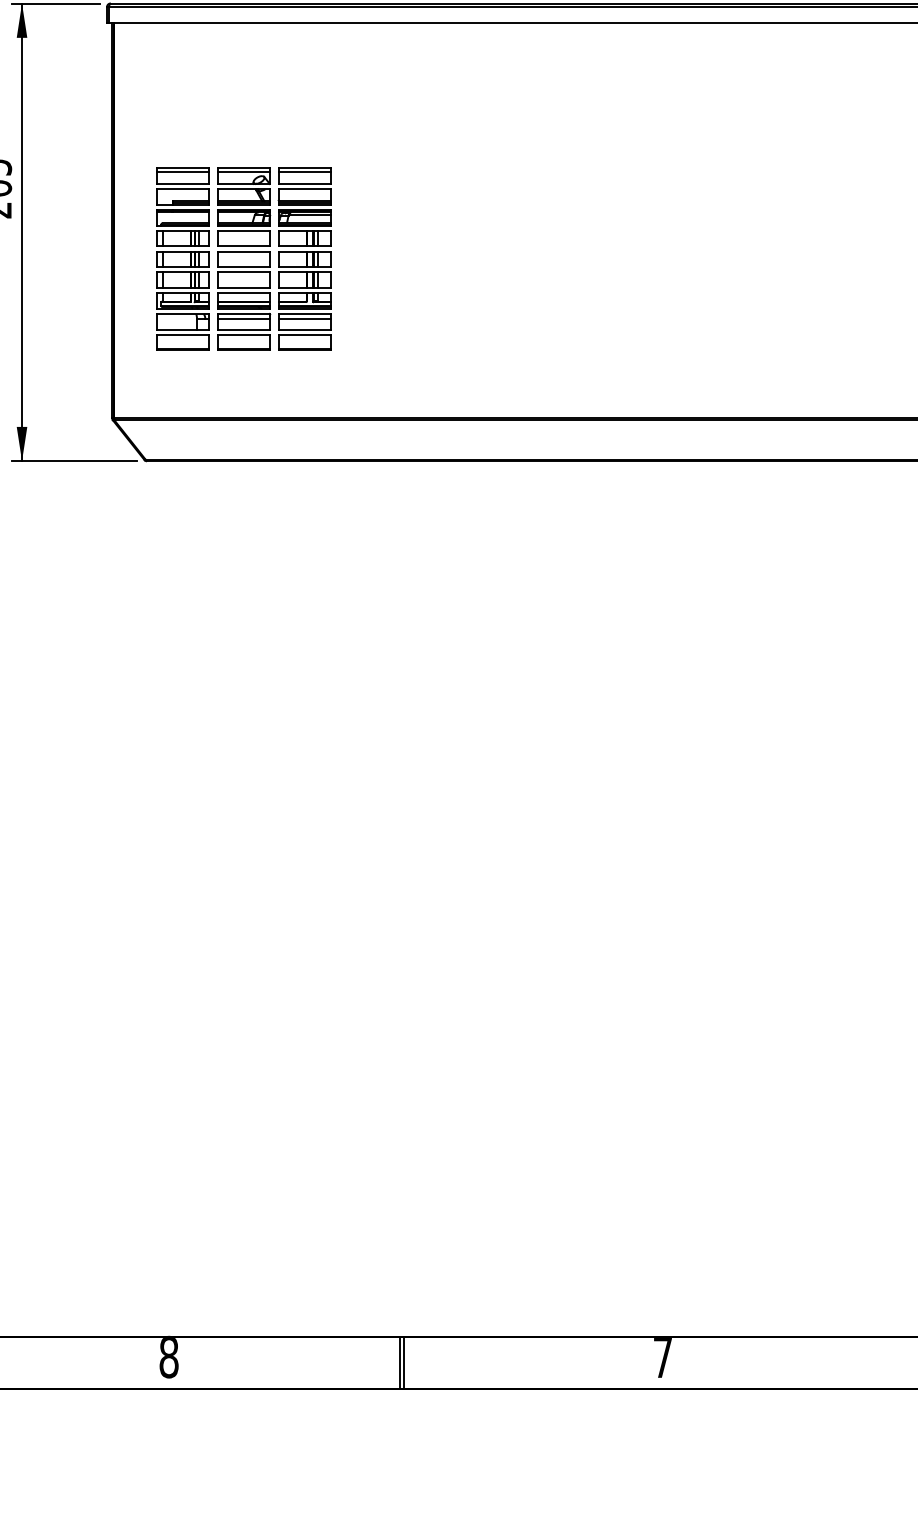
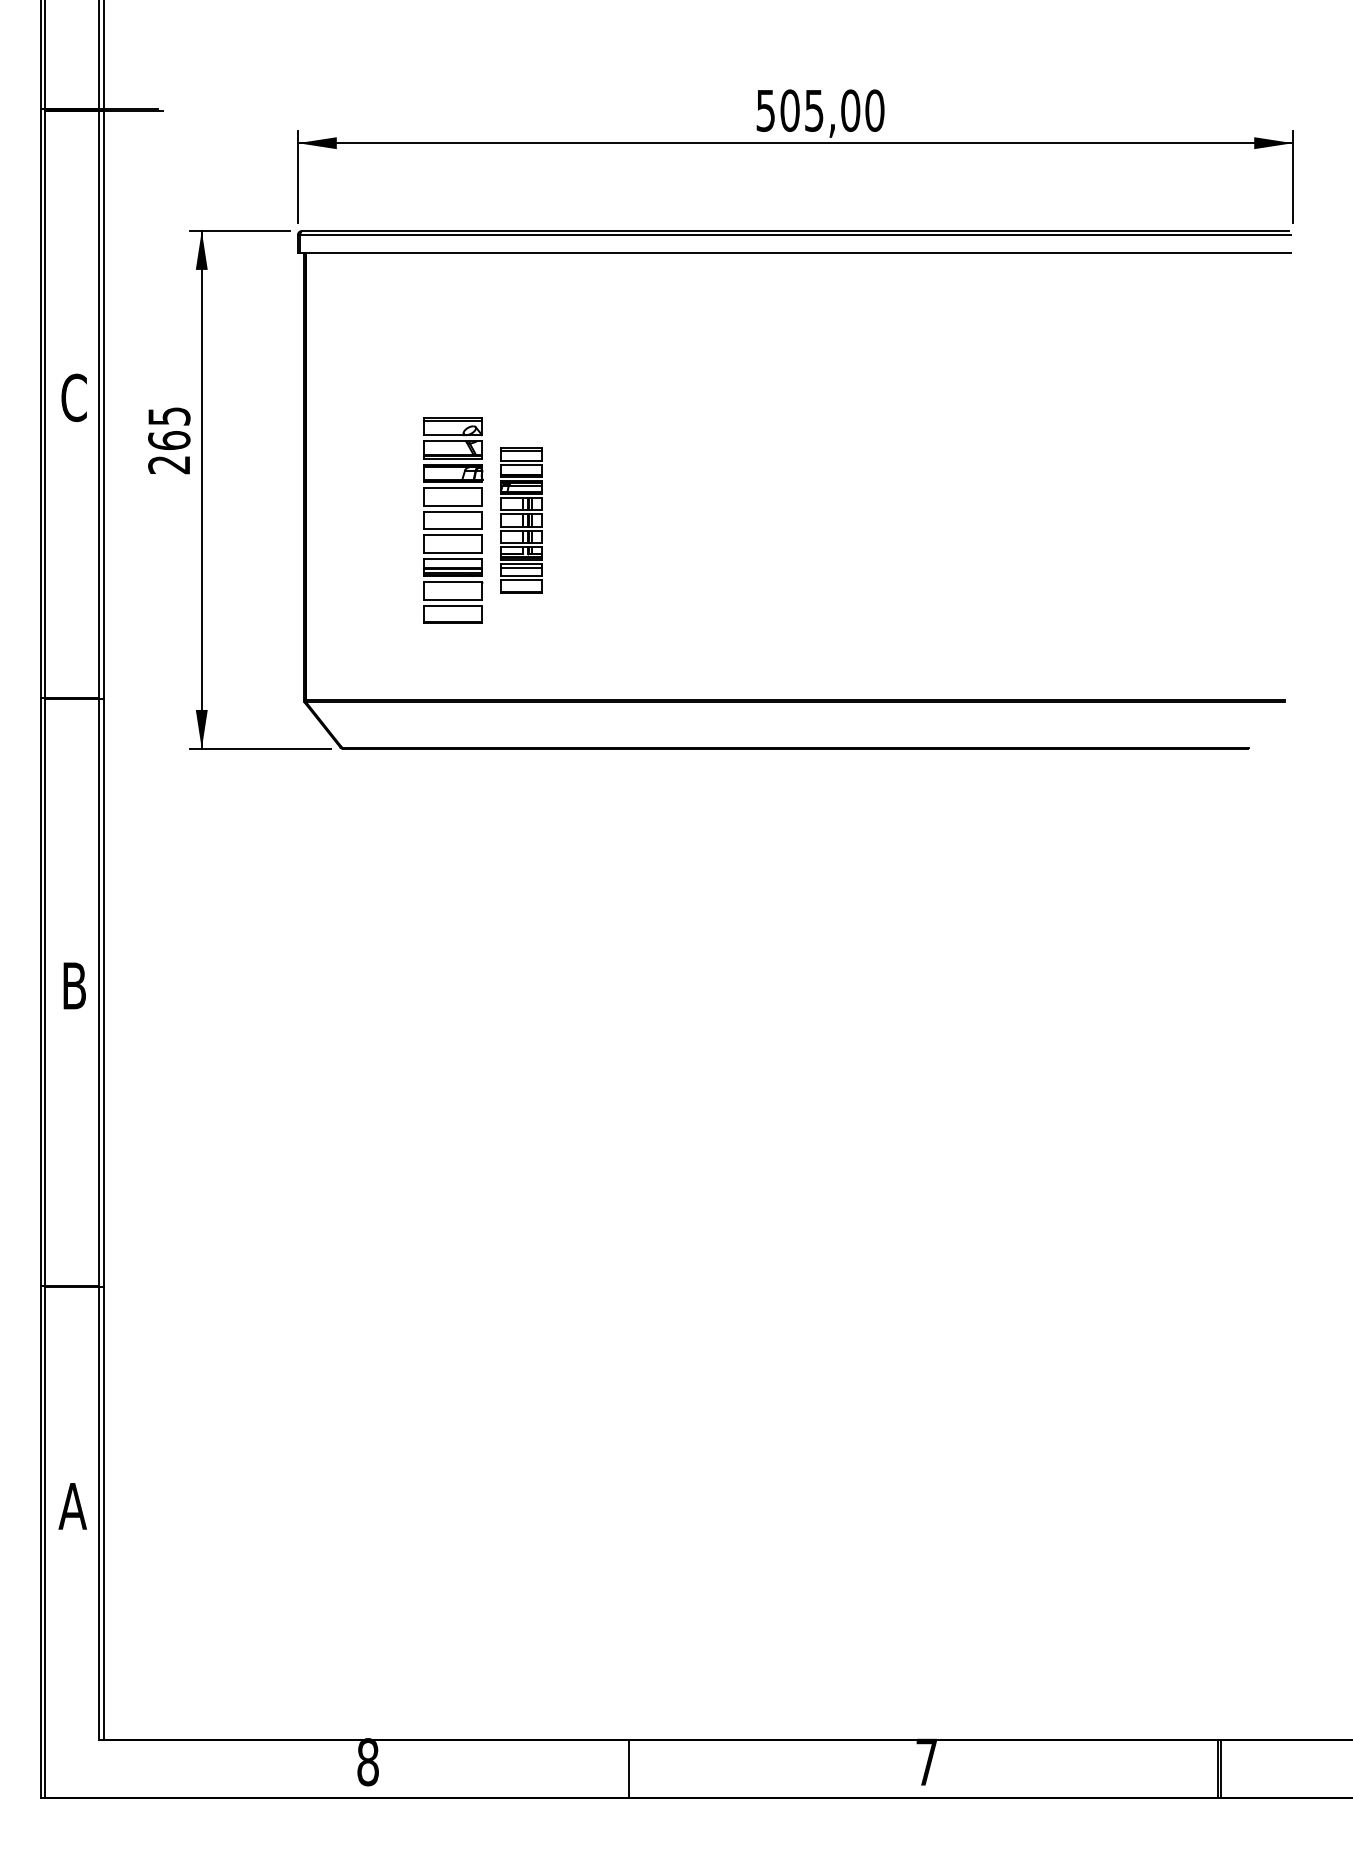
part: (183, 259) -> (384, 520), removed
part: (304, 259) -> (521, 520), size x0.7
line: (243, 318) -> (452, 587), removed
line: (403, 1362) -> (633, 1768), removed

